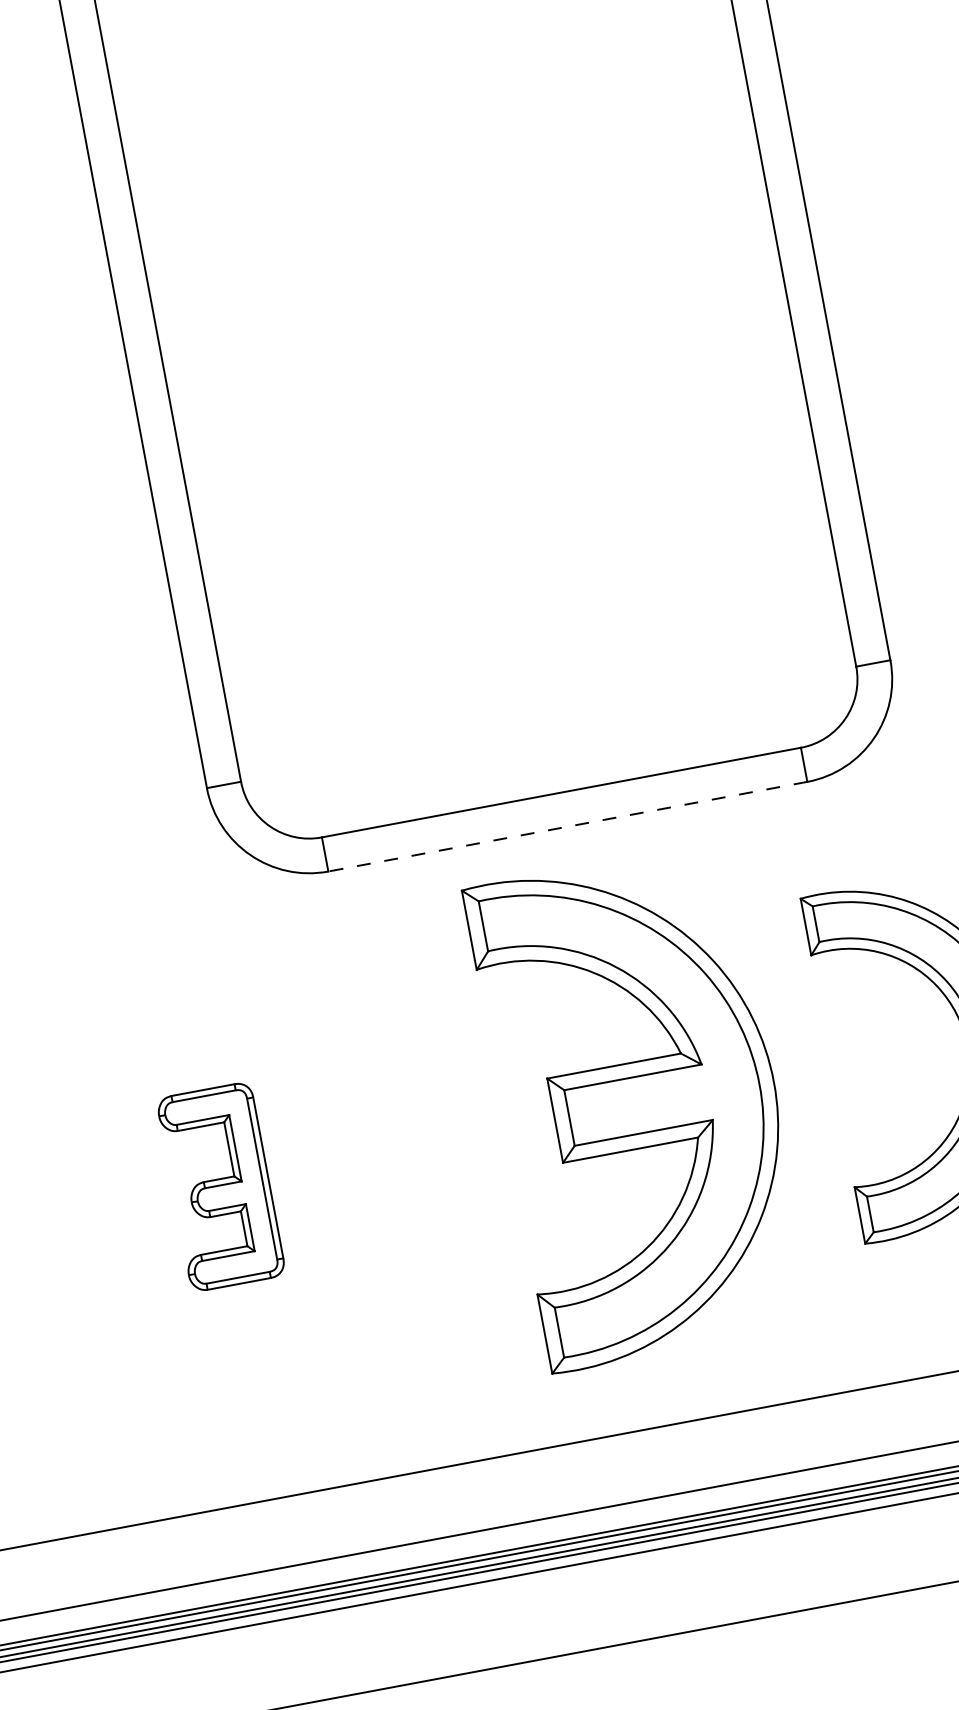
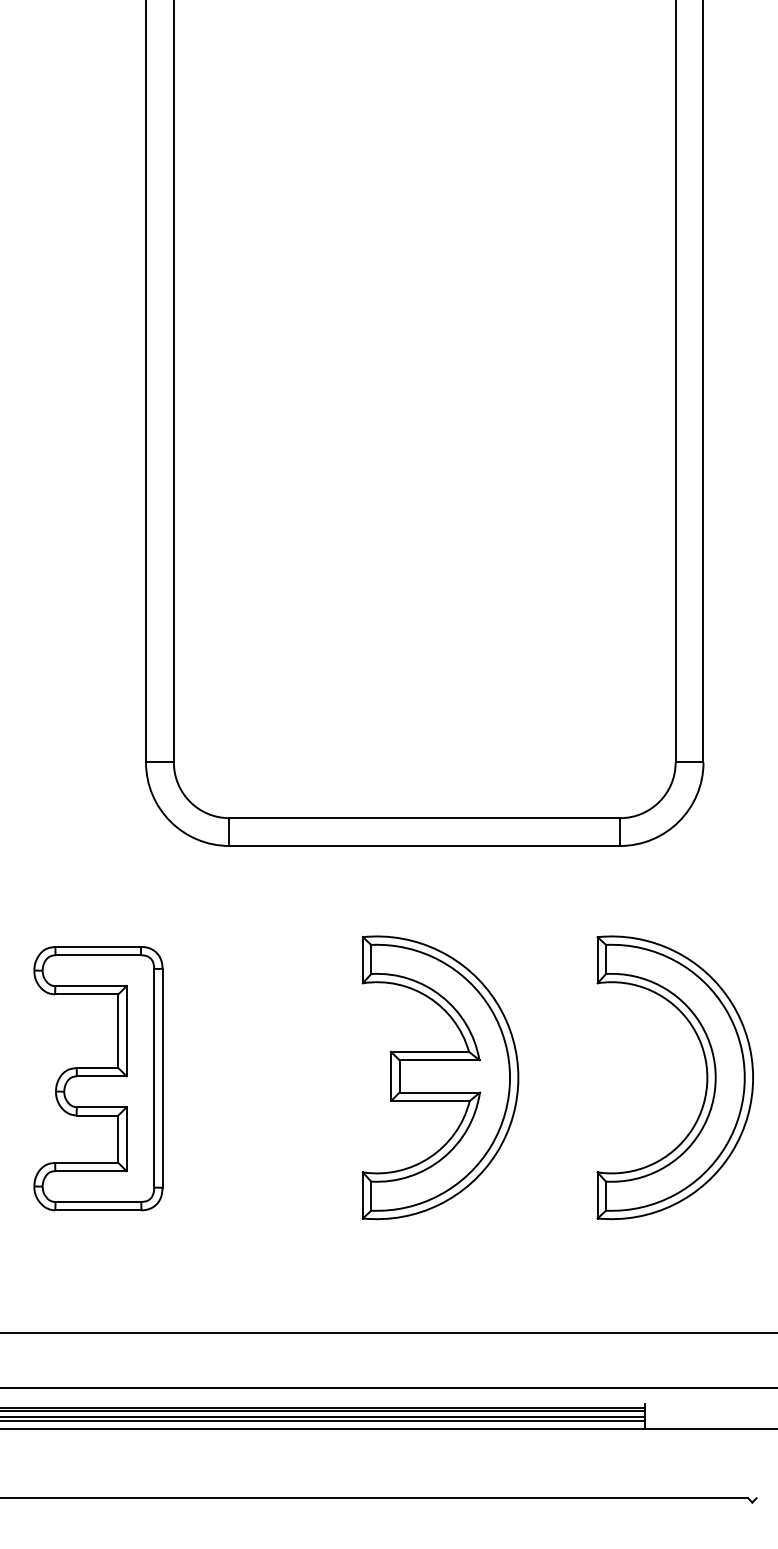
line: (567, 826) -> (424, 845), dashed -> solid
part: (640, 1106) -> (440, 1077), size x0.71
part: (221, 1186) -> (98, 1078), size x1.67

